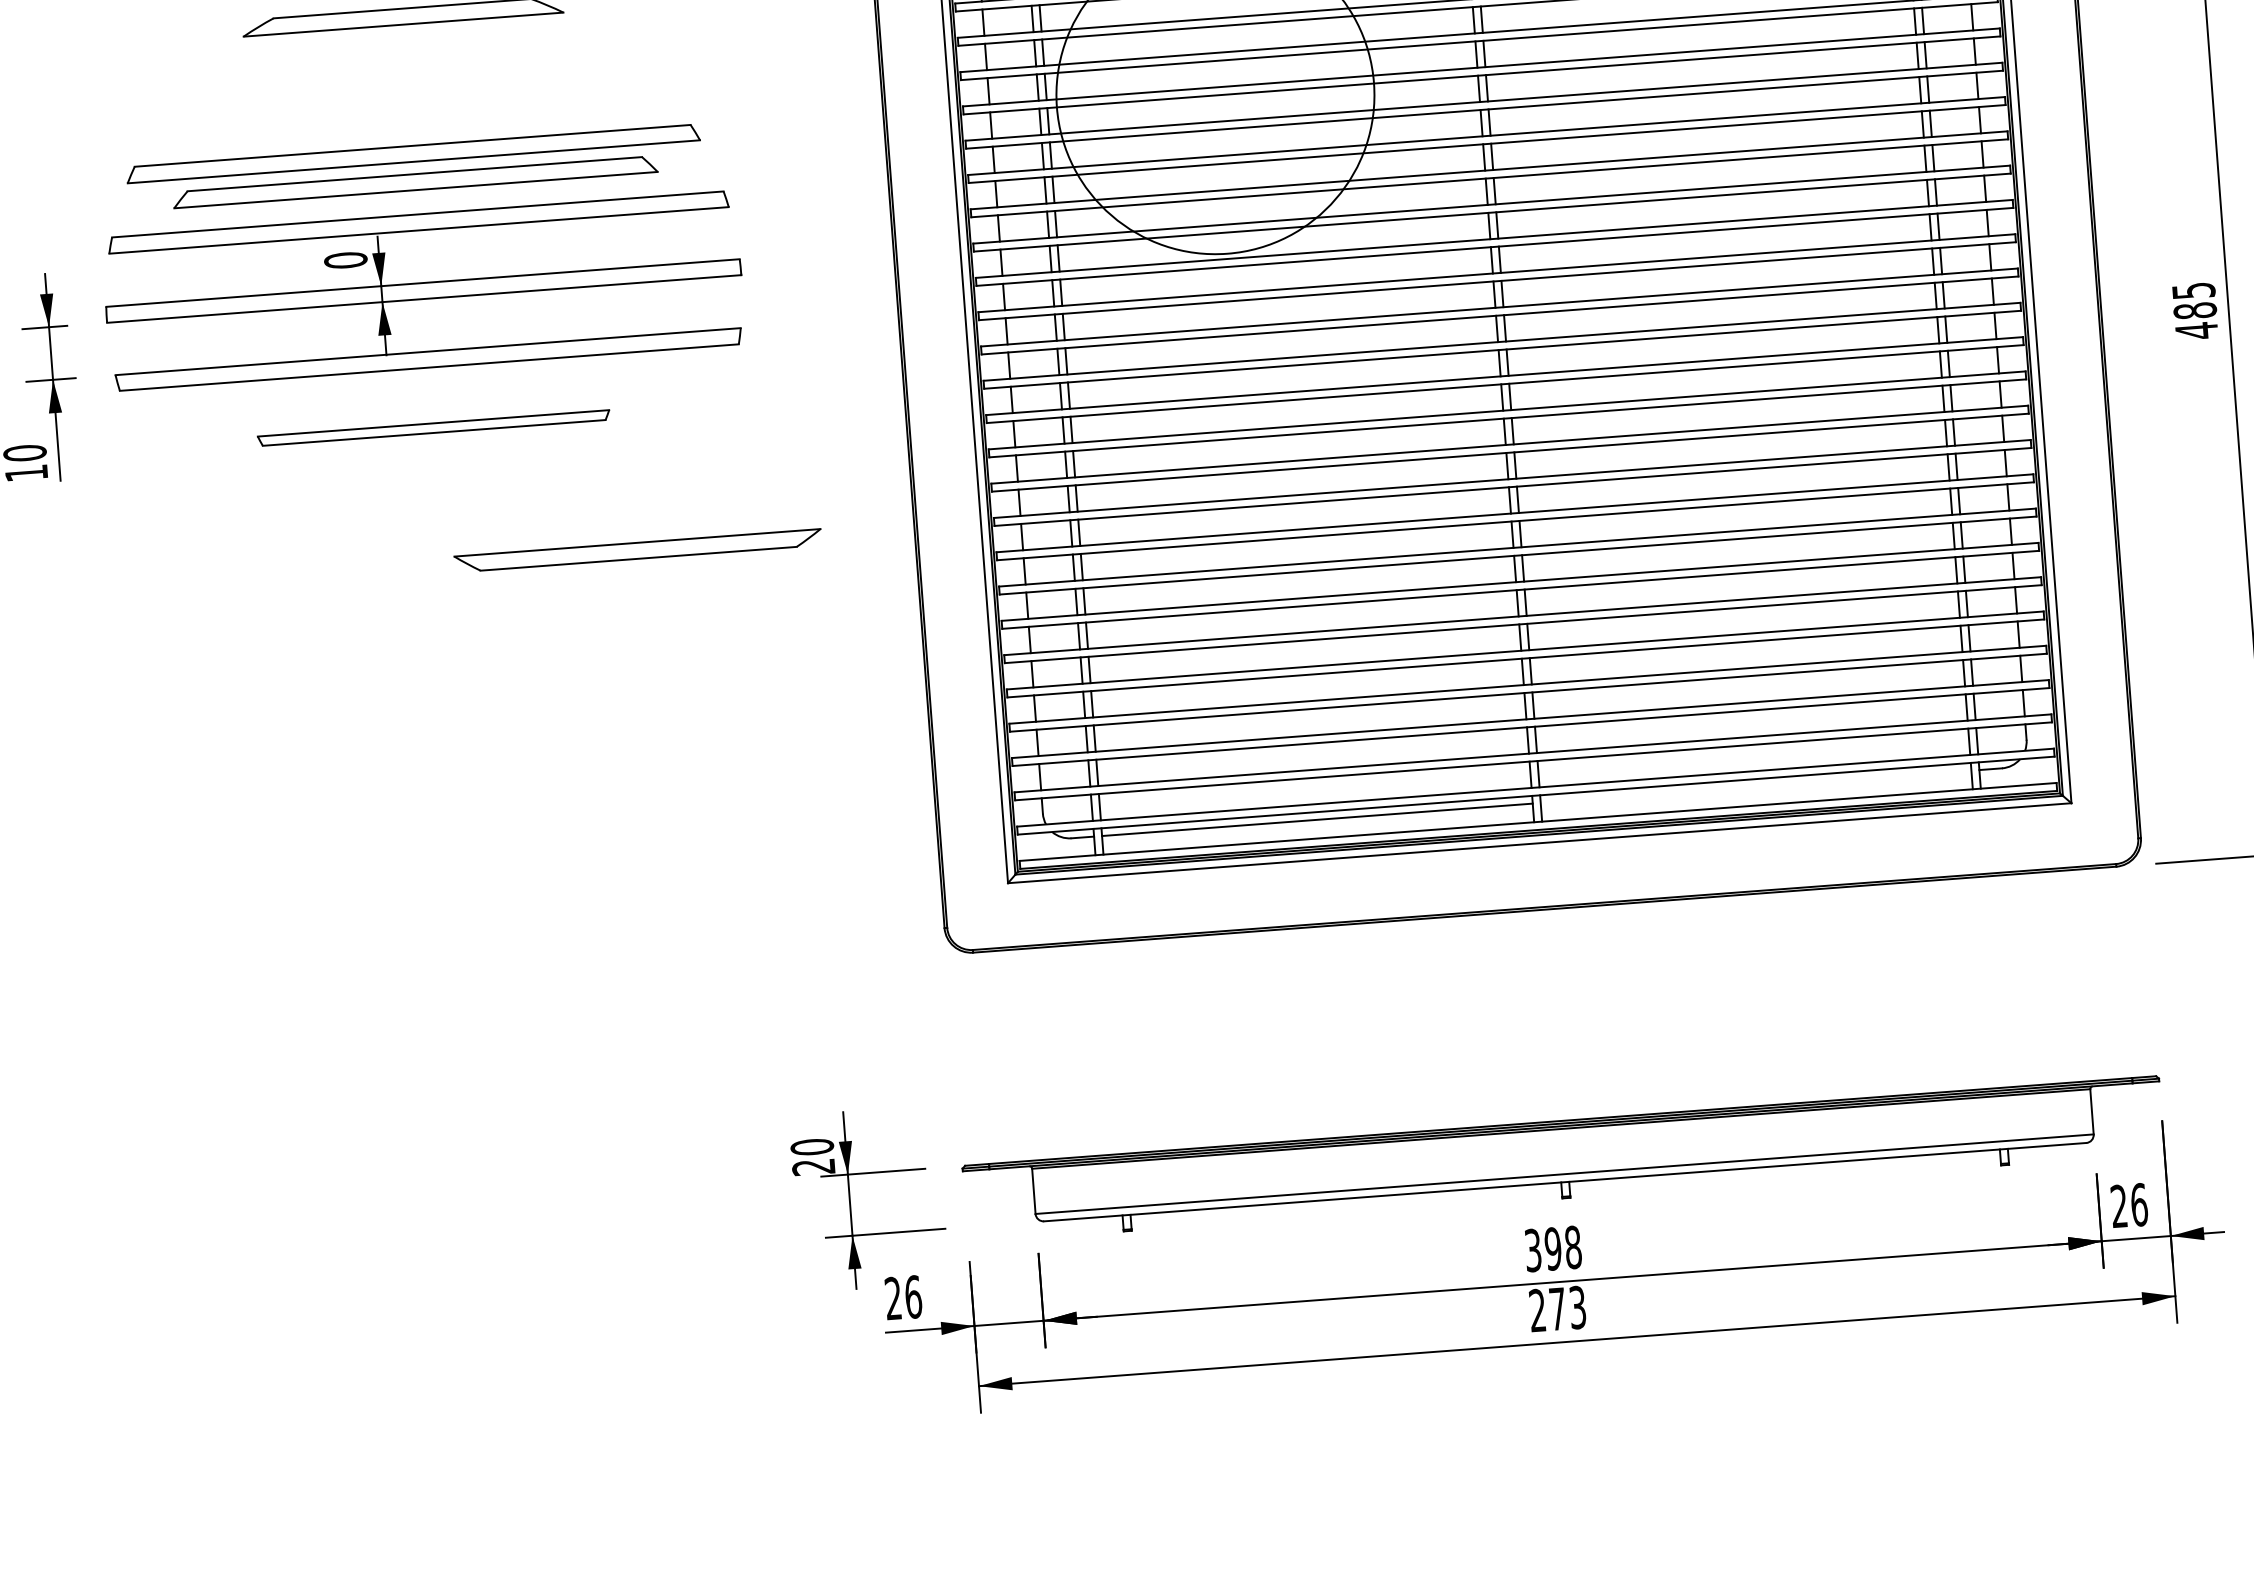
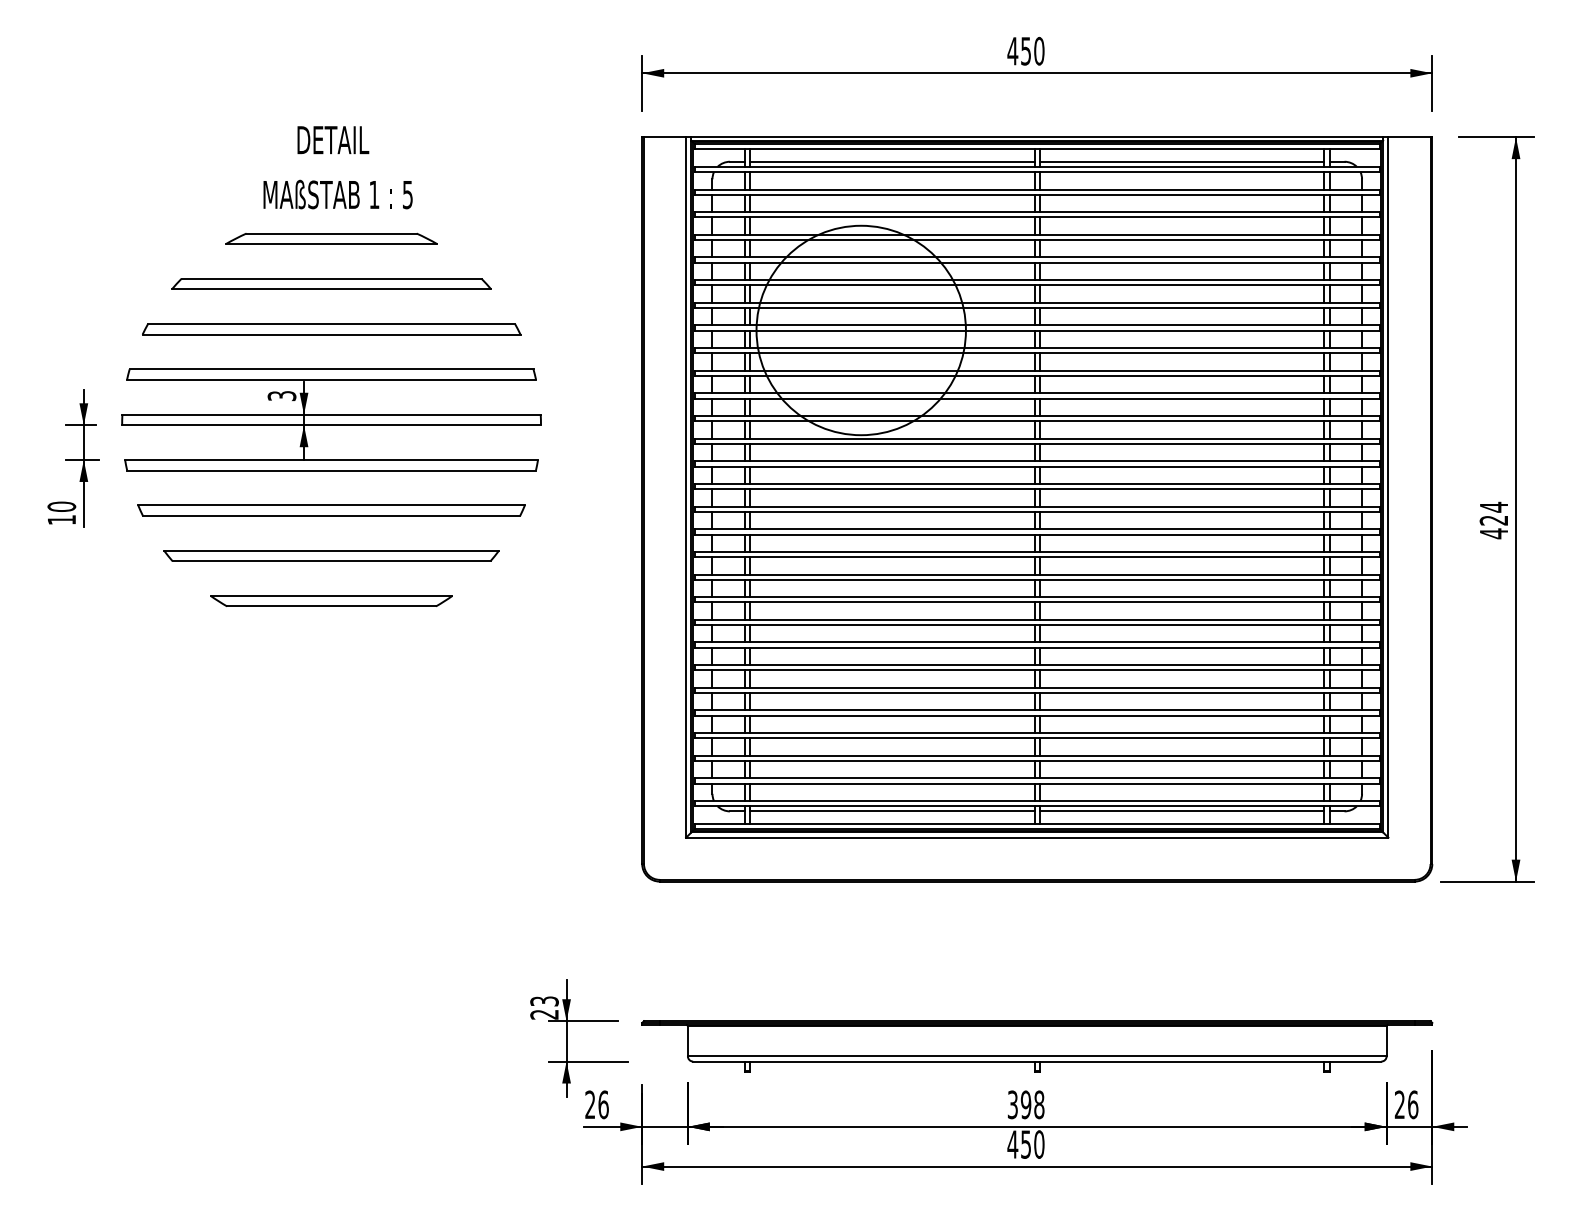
part: (415, 181) -> (331, 283), moved
text: (344, 259) -> (281, 395), 0 -> 3
text: (2193, 300) -> (1493, 513), 485 -> 424
part: (433, 428) -> (331, 510), size x1.67
part: (438, 496) -> (331, 555), added
part: (637, 549) -> (331, 600), moved
line: (1755, 787) -> (1181, 811), added
text: (812, 1147) -> (544, 1001), 20 -> 23
text: (1556, 1309) -> (1025, 1144), 273 -> 450

